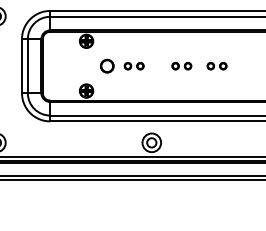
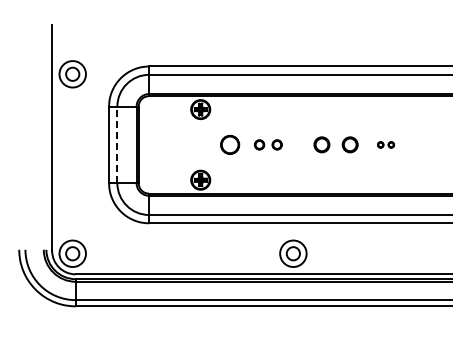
line: (27, 65) -> (117, 144), solid -> dashed
part: (181, 65) -> (335, 144), size x1.6
part: (216, 65) -> (385, 144), size x0.6

